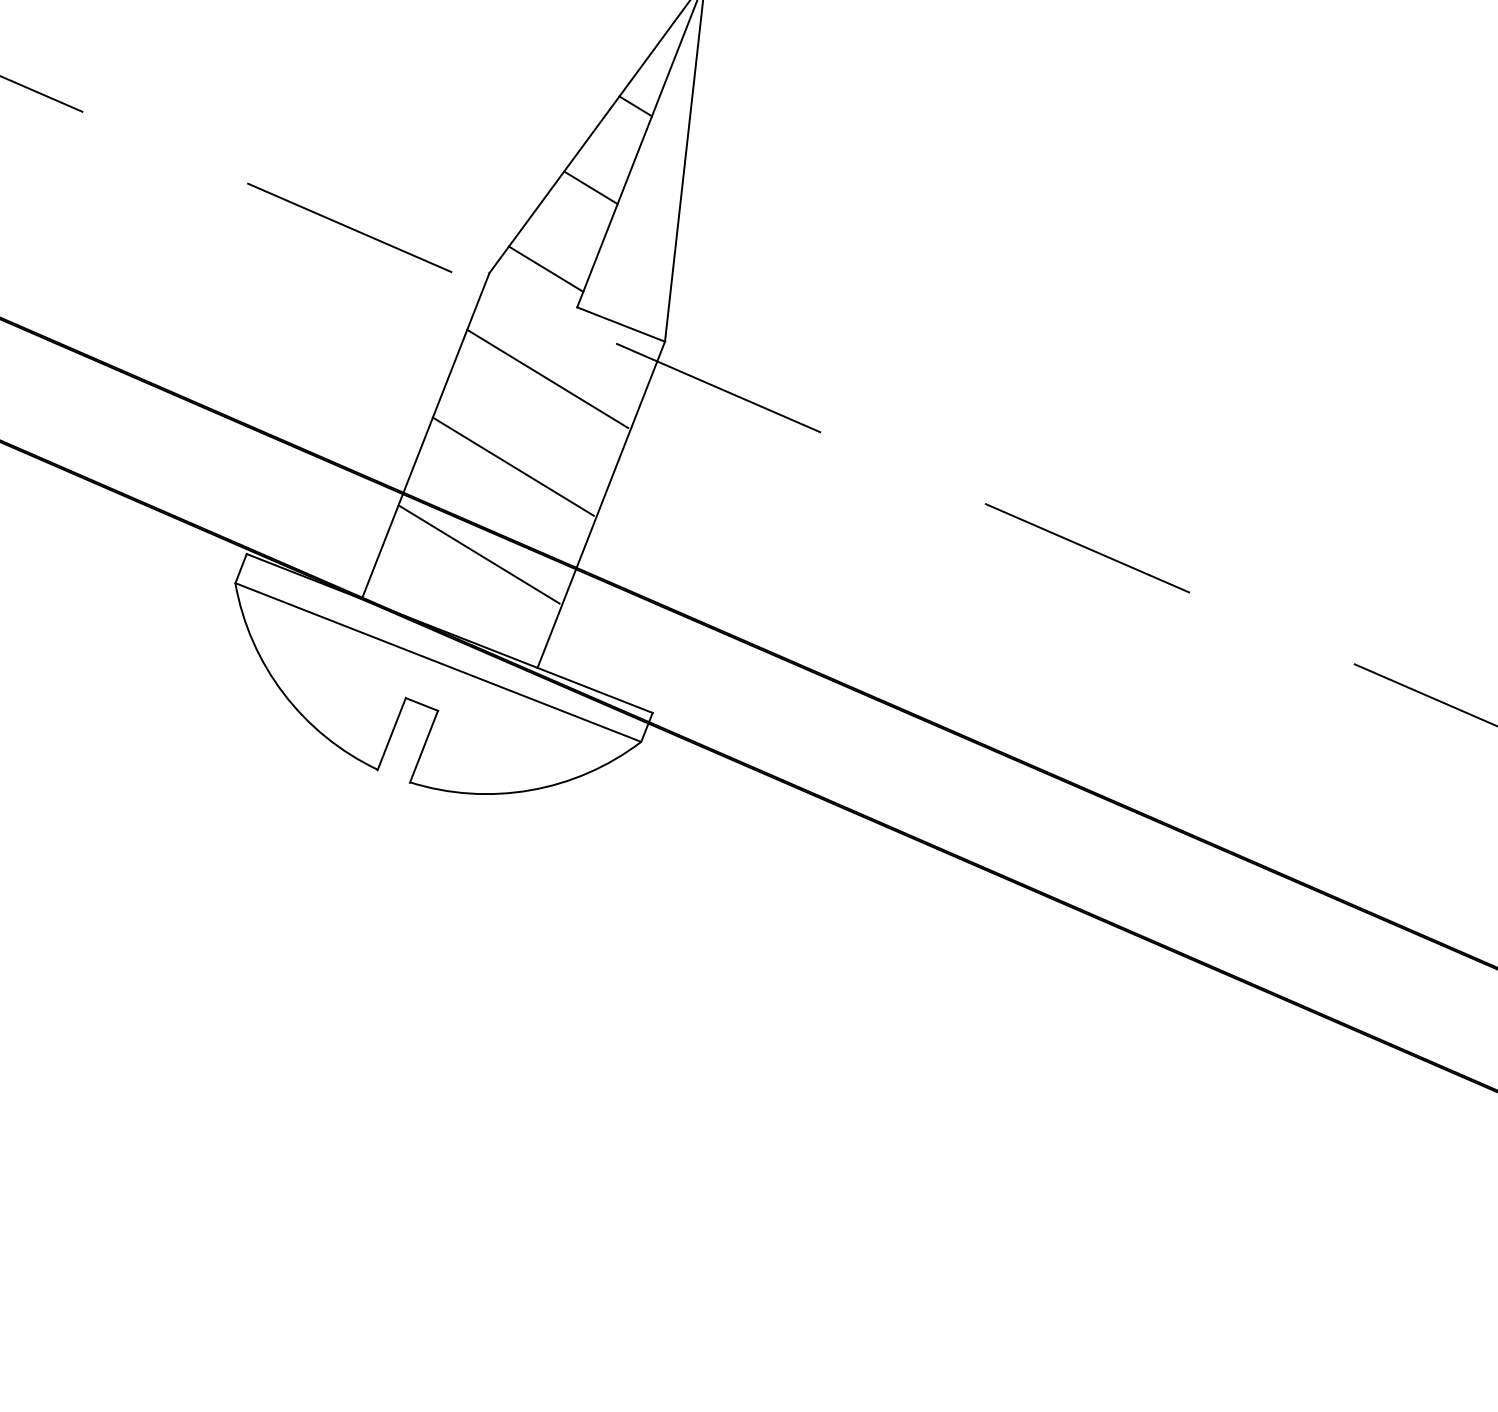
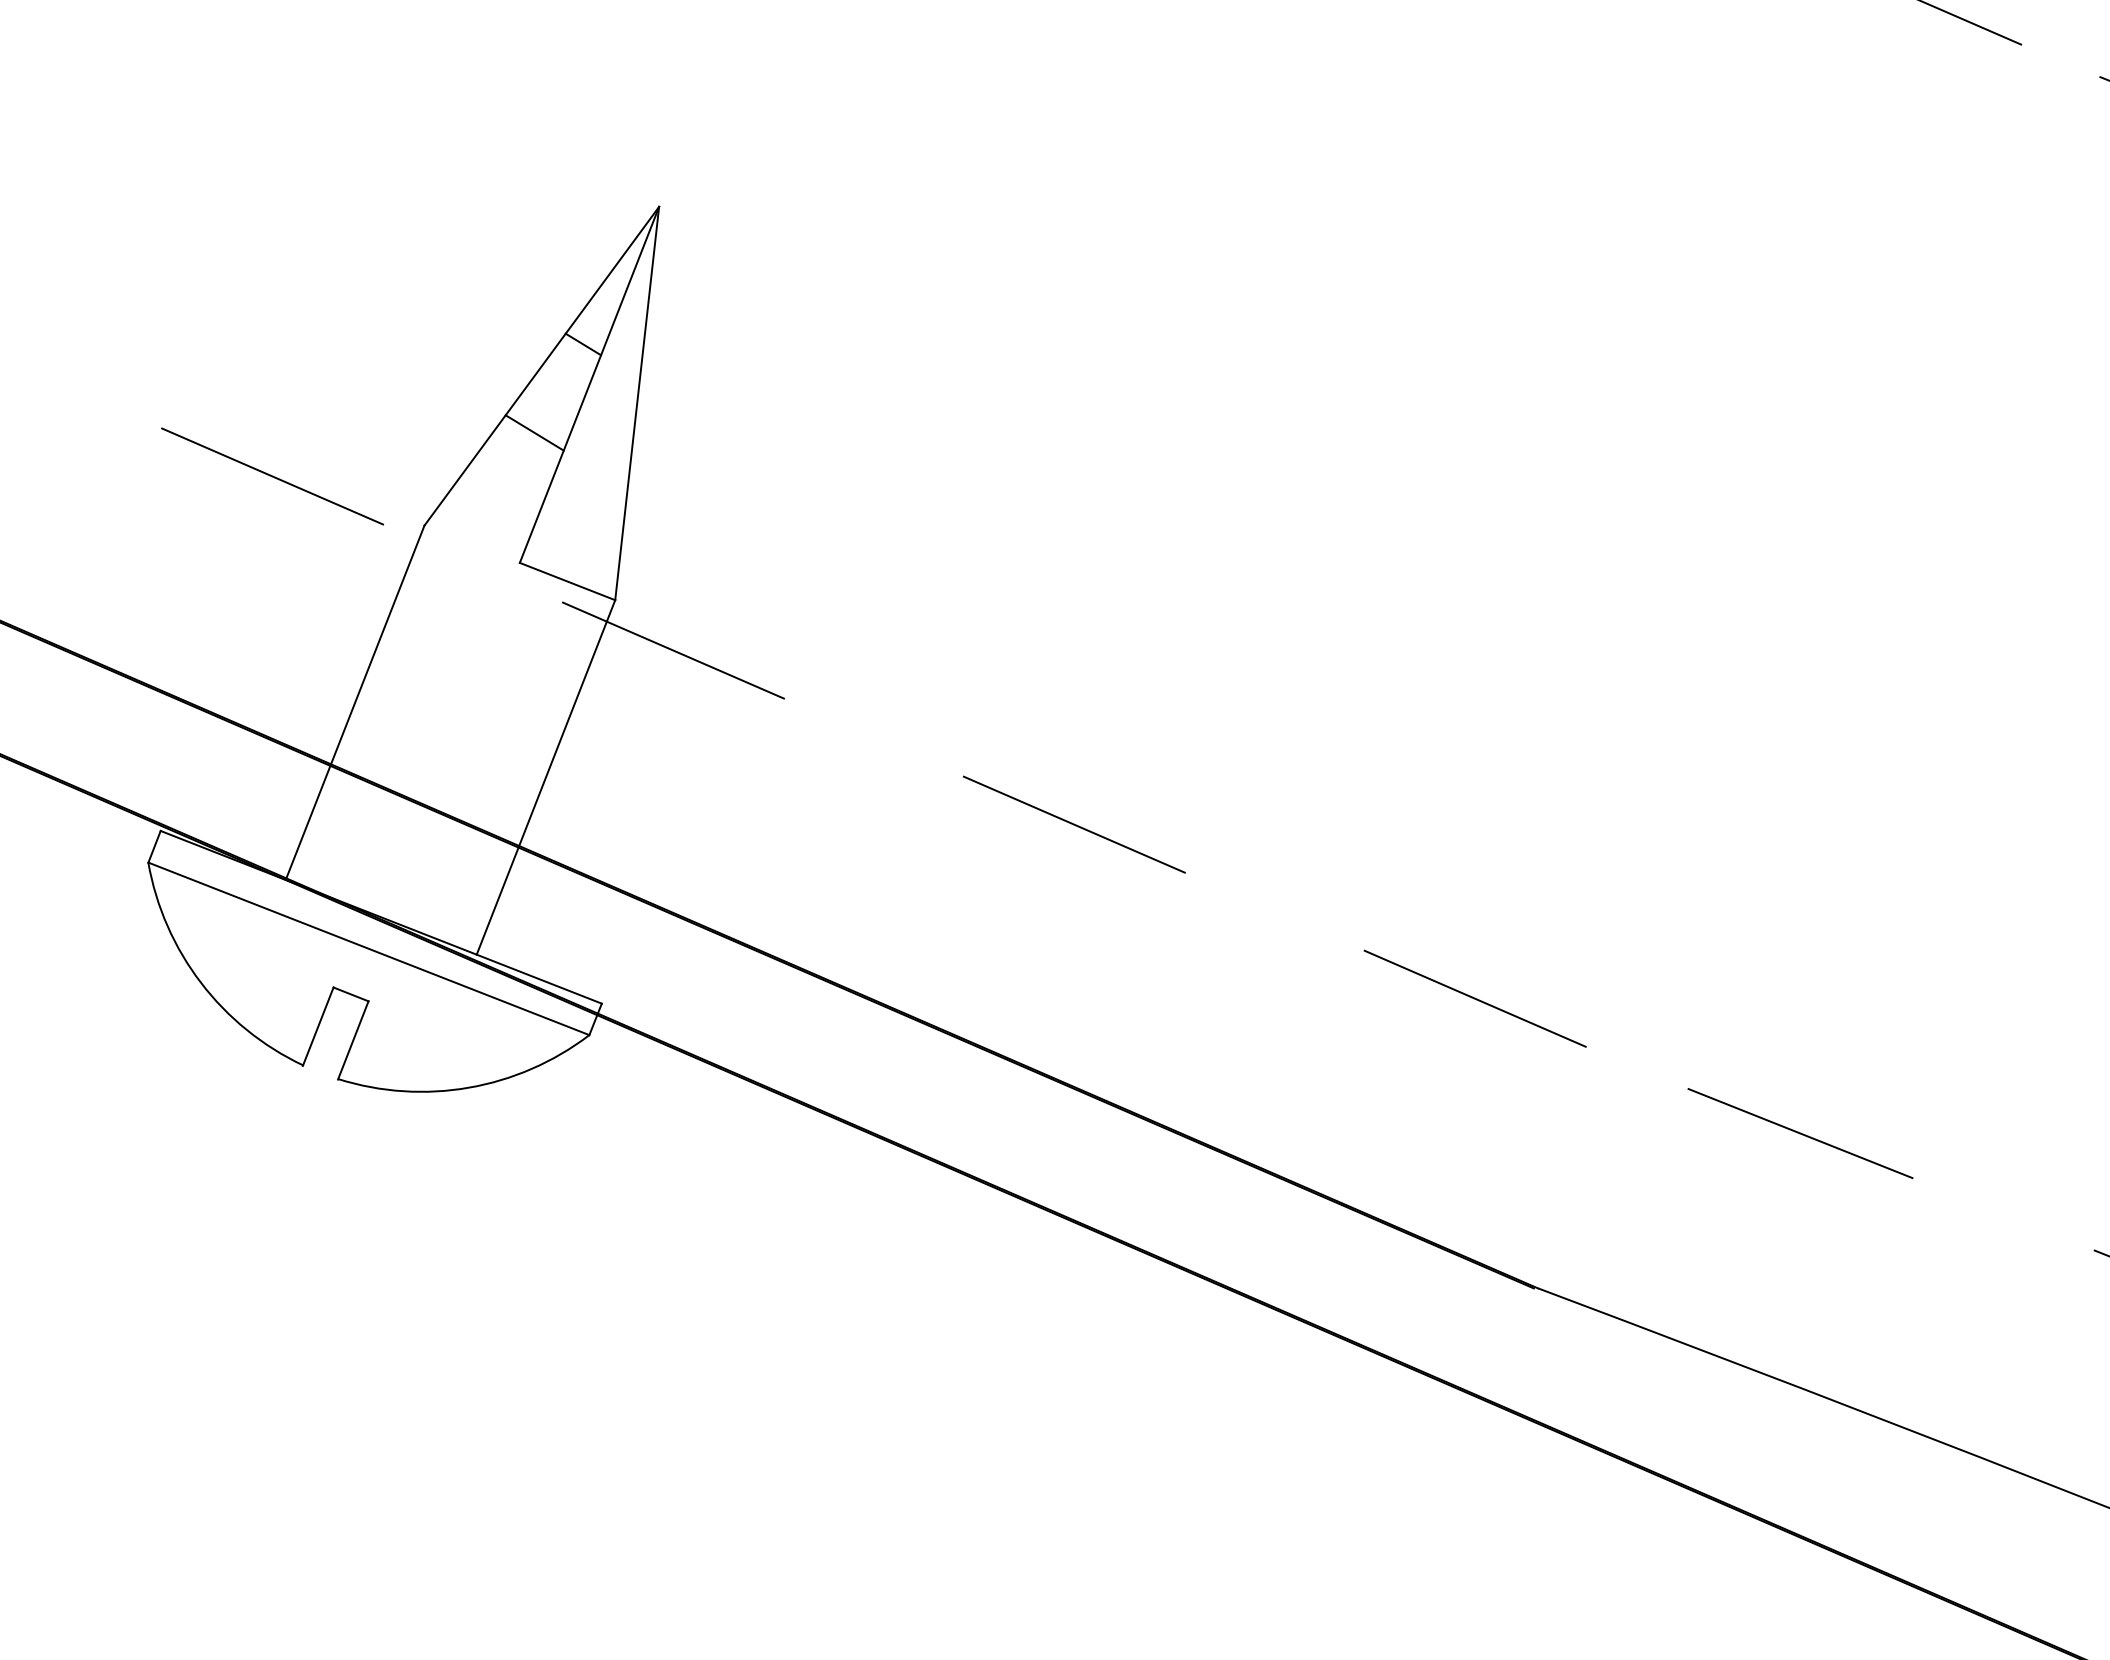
line: (545, 269) -> (485, 521), removed
line: (547, 378) -> (487, 640), removed
line: (513, 466) -> (450, 735), removed
line: (478, 554) -> (412, 831), removed

